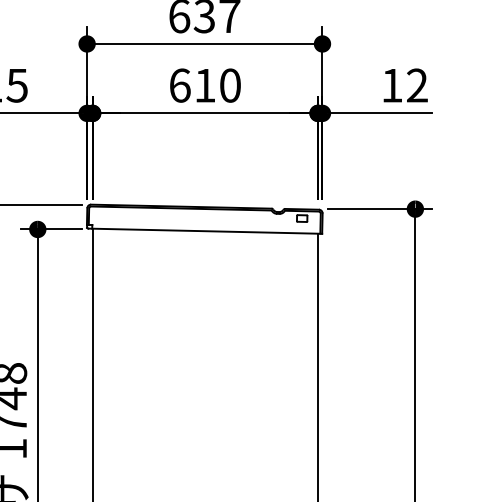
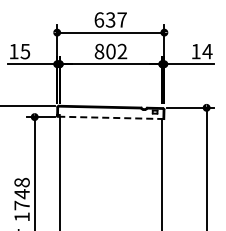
text: (204, 85) -> (110, 51), 610 -> 802
text: (417, 85) -> (207, 51), 12 -> 14
line: (204, 230) -> (110, 117), solid -> dashed

